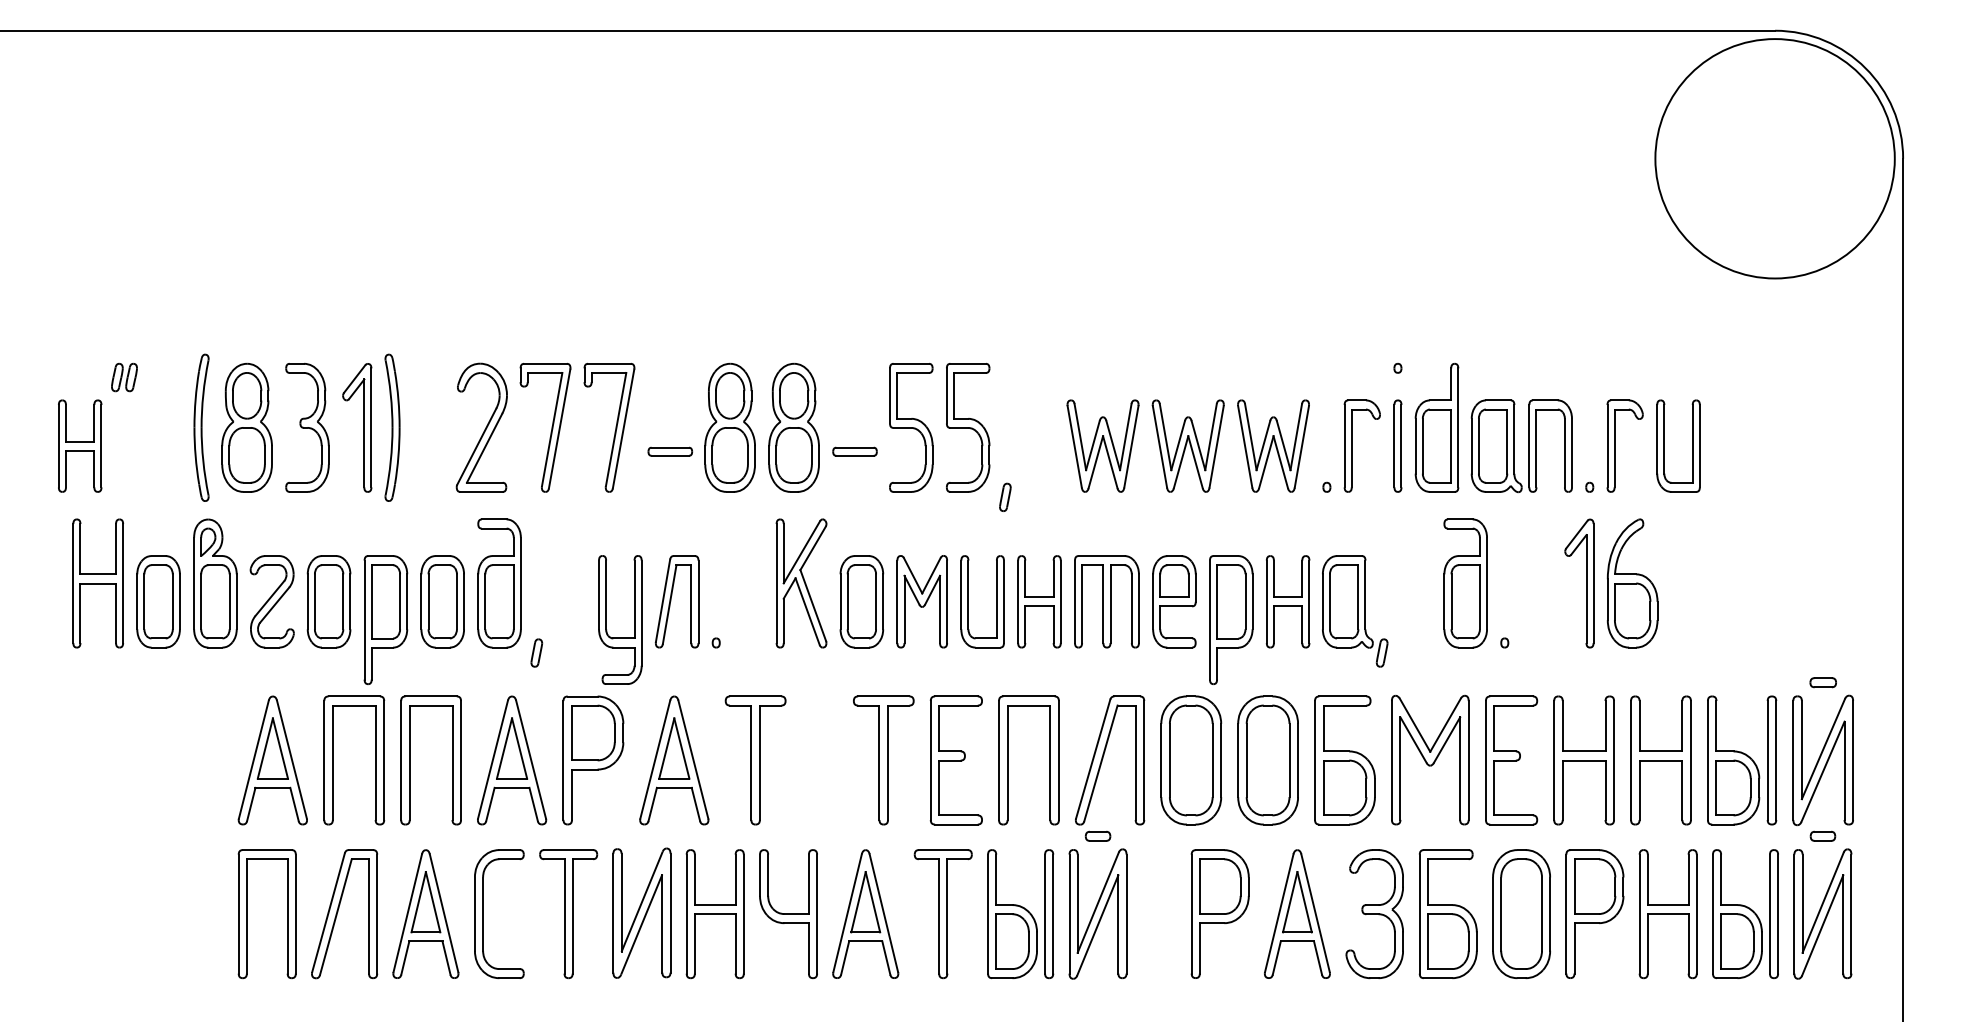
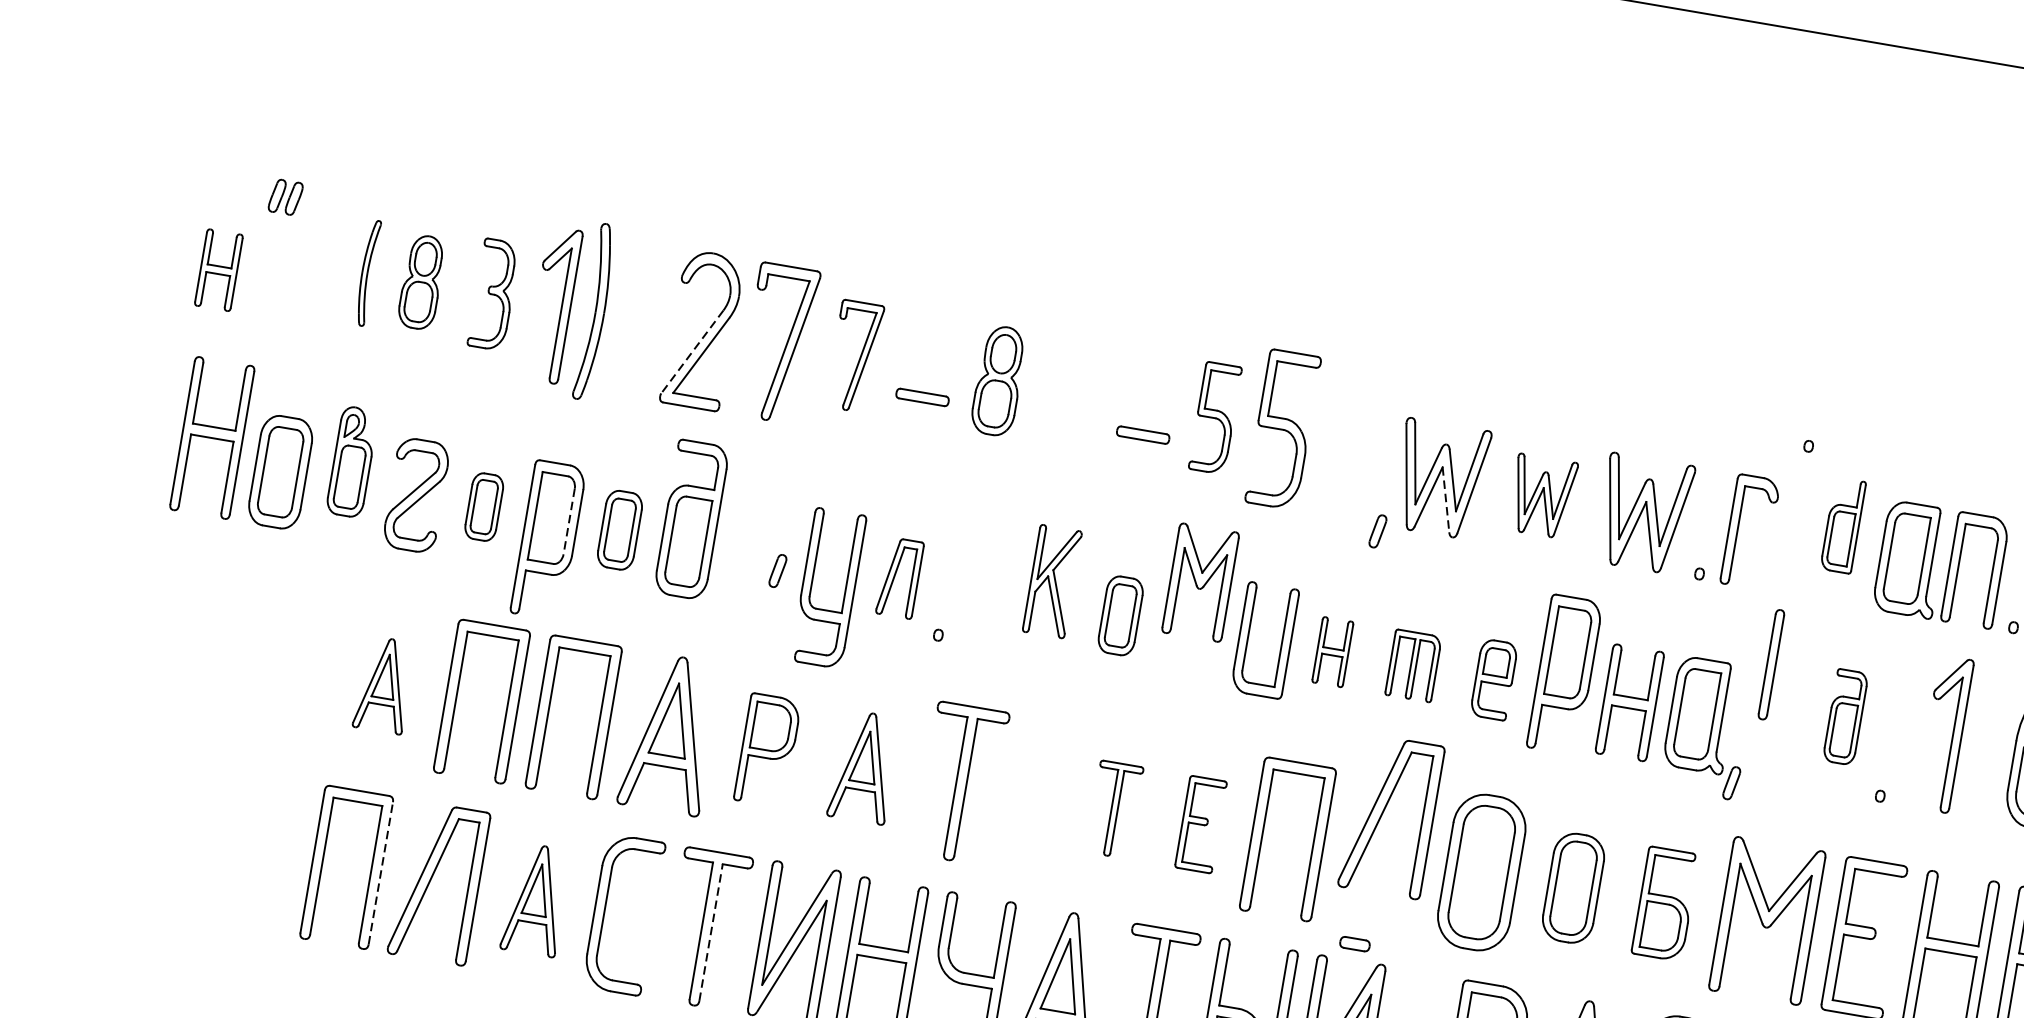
part: (201, 427) -> (367, 272), size x0.6
part: (246, 427) -> (421, 281), size x0.6
part: (307, 427) -> (494, 294), size x0.7
part: (609, 427) -> (854, 356), size x0.7
part: (729, 427) -> (998, 380), size x0.7
part: (793, 427) -> (1074, 393), removed
part: (911, 427) -> (1215, 417), size x0.7
part: (1436, 427) -> (1842, 524), size x0.6
part: (80, 445) -> (219, 269), size x0.7
part: (1187, 445) -> (1541, 495), size x0.7
part: (1397, 445) -> (1771, 663), moved
line: (476, 446) -> (692, 351), solid -> dashed
line: (1110, 462) -> (1446, 500), solid -> dashed
part: (1005, 496) -> (1378, 530), moved
part: (215, 583) -> (352, 461), size x0.7
part: (801, 583) -> (1052, 581), size x0.7
part: (1465, 583) -> (1845, 717), size x0.6
part: (1586, 583) -> (1952, 735), moved
part: (328, 601) -> (483, 506), size x0.6
line: (400, 601) -> (569, 521), solid -> dashed
part: (442, 601) -> (619, 529), size x0.7
part: (676, 601) -> (899, 577), size x0.7
part: (861, 601) -> (1120, 615), size x0.7
part: (921, 601) -> (1199, 582), moved
part: (1039, 601) -> (1332, 651), size x0.6
part: (1106, 601) -> (1412, 665), size x0.6
part: (1174, 601) -> (1494, 679), size x0.7
part: (1231, 619) -> (1565, 674), moved
part: (536, 652) -> (777, 570), moved
part: (1103, 758) -> (1384, 812), moved
part: (272, 760) -> (384, 685), size x0.6
part: (593, 760) -> (767, 750), size x0.7
part: (674, 760) -> (864, 767), size x0.7
part: (883, 760) -> (1114, 809), size x0.6
part: (955, 760) -> (1200, 824), size x0.6
part: (1267, 760) -> (1572, 888), size x0.7
part: (1344, 760) -> (1664, 903), size x0.7
line: (295, 913) -> (380, 872), solid -> dashed
part: (425, 913) -> (535, 899), size x0.7
line: (572, 915) -> (711, 931), solid -> dashed

